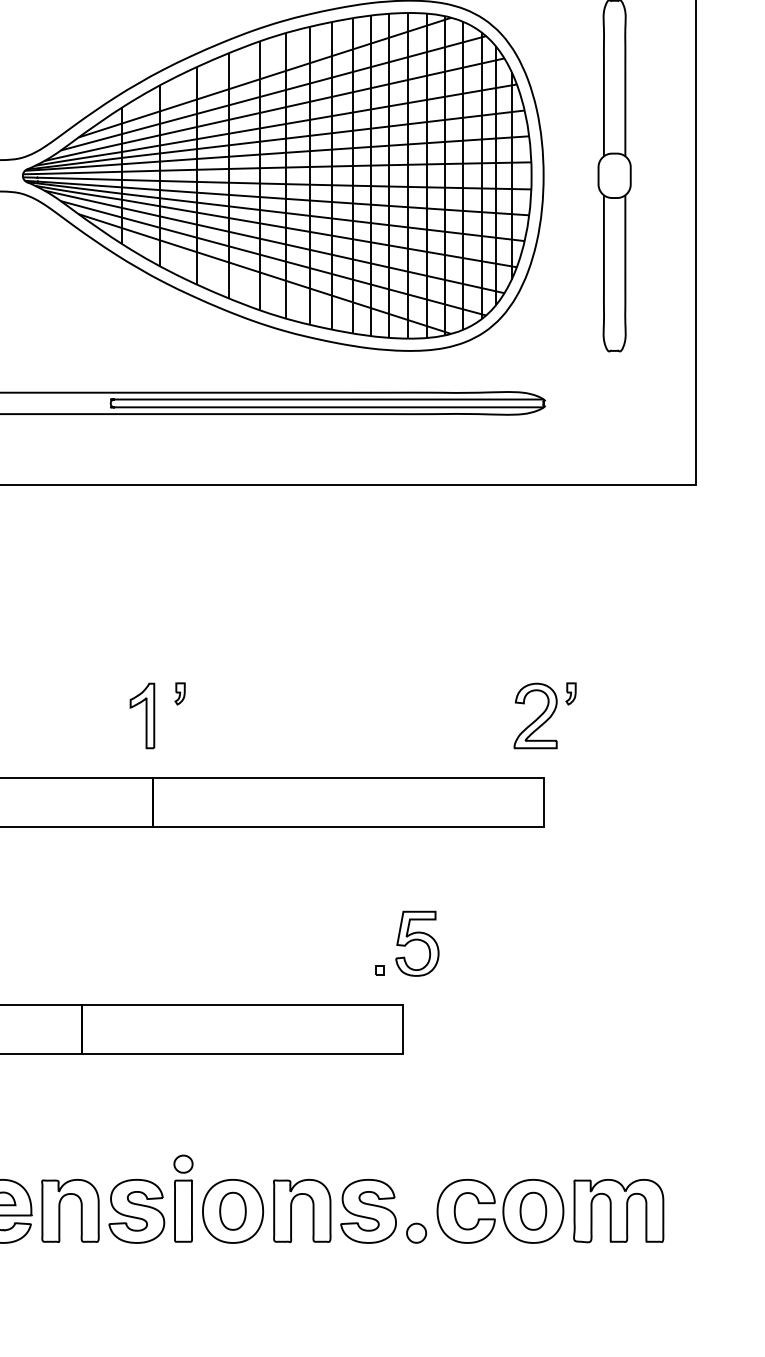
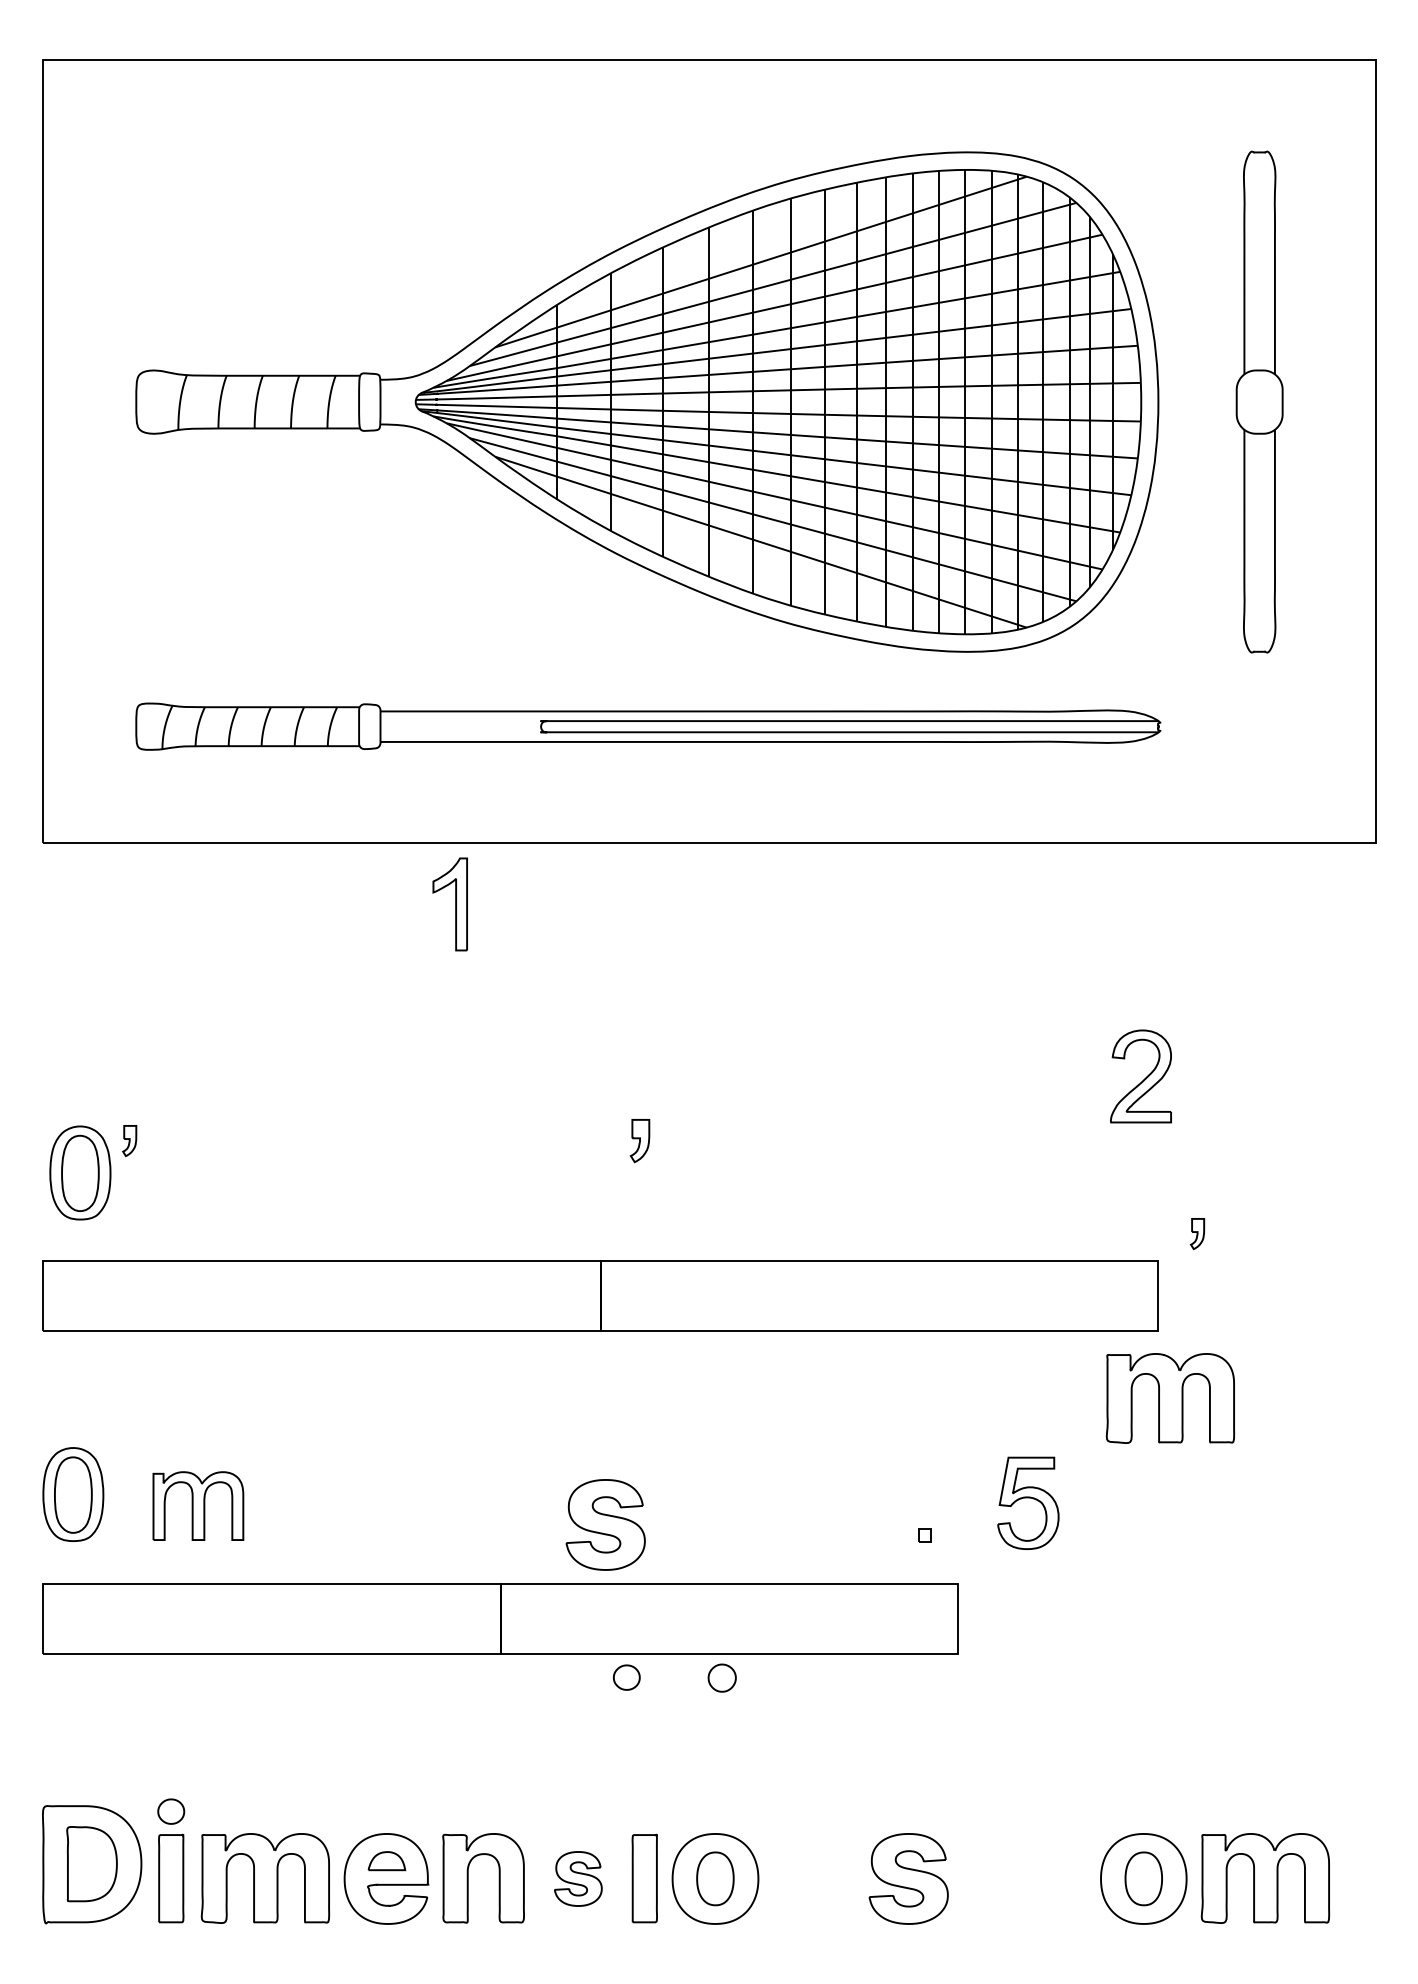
part: (179, 693) -> (639, 1140), size x1.4
part: (571, 694) -> (1197, 1234), moved
part: (141, 716) -> (449, 904), moved
part: (535, 716) -> (1140, 1076), moved
part: (552, 874) -> (1170, 1398), added
part: (417, 943) -> (1028, 1502), moved
part: (155, 962) -> (605, 1524), added
part: (183, 1164) -> (626, 1677), moved
part: (137, 1211) -> (578, 1878), size x0.6
part: (291, 1211) -> (799, 1878), removed
part: (455, 1211) -> (1032, 1878), removed
part: (416, 1232) -> (721, 1677), moved

